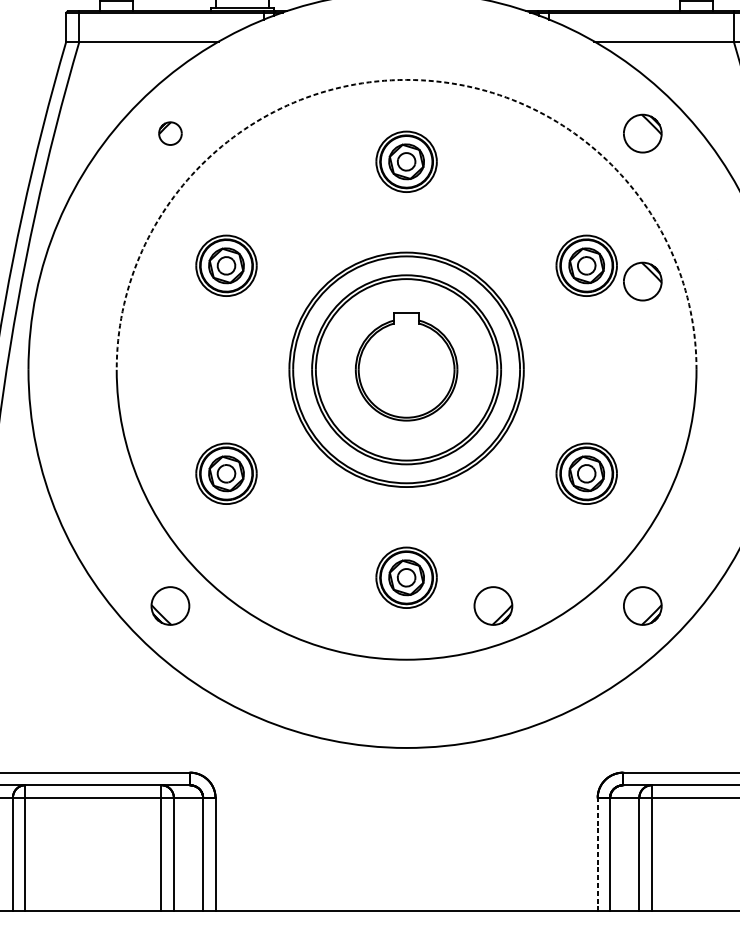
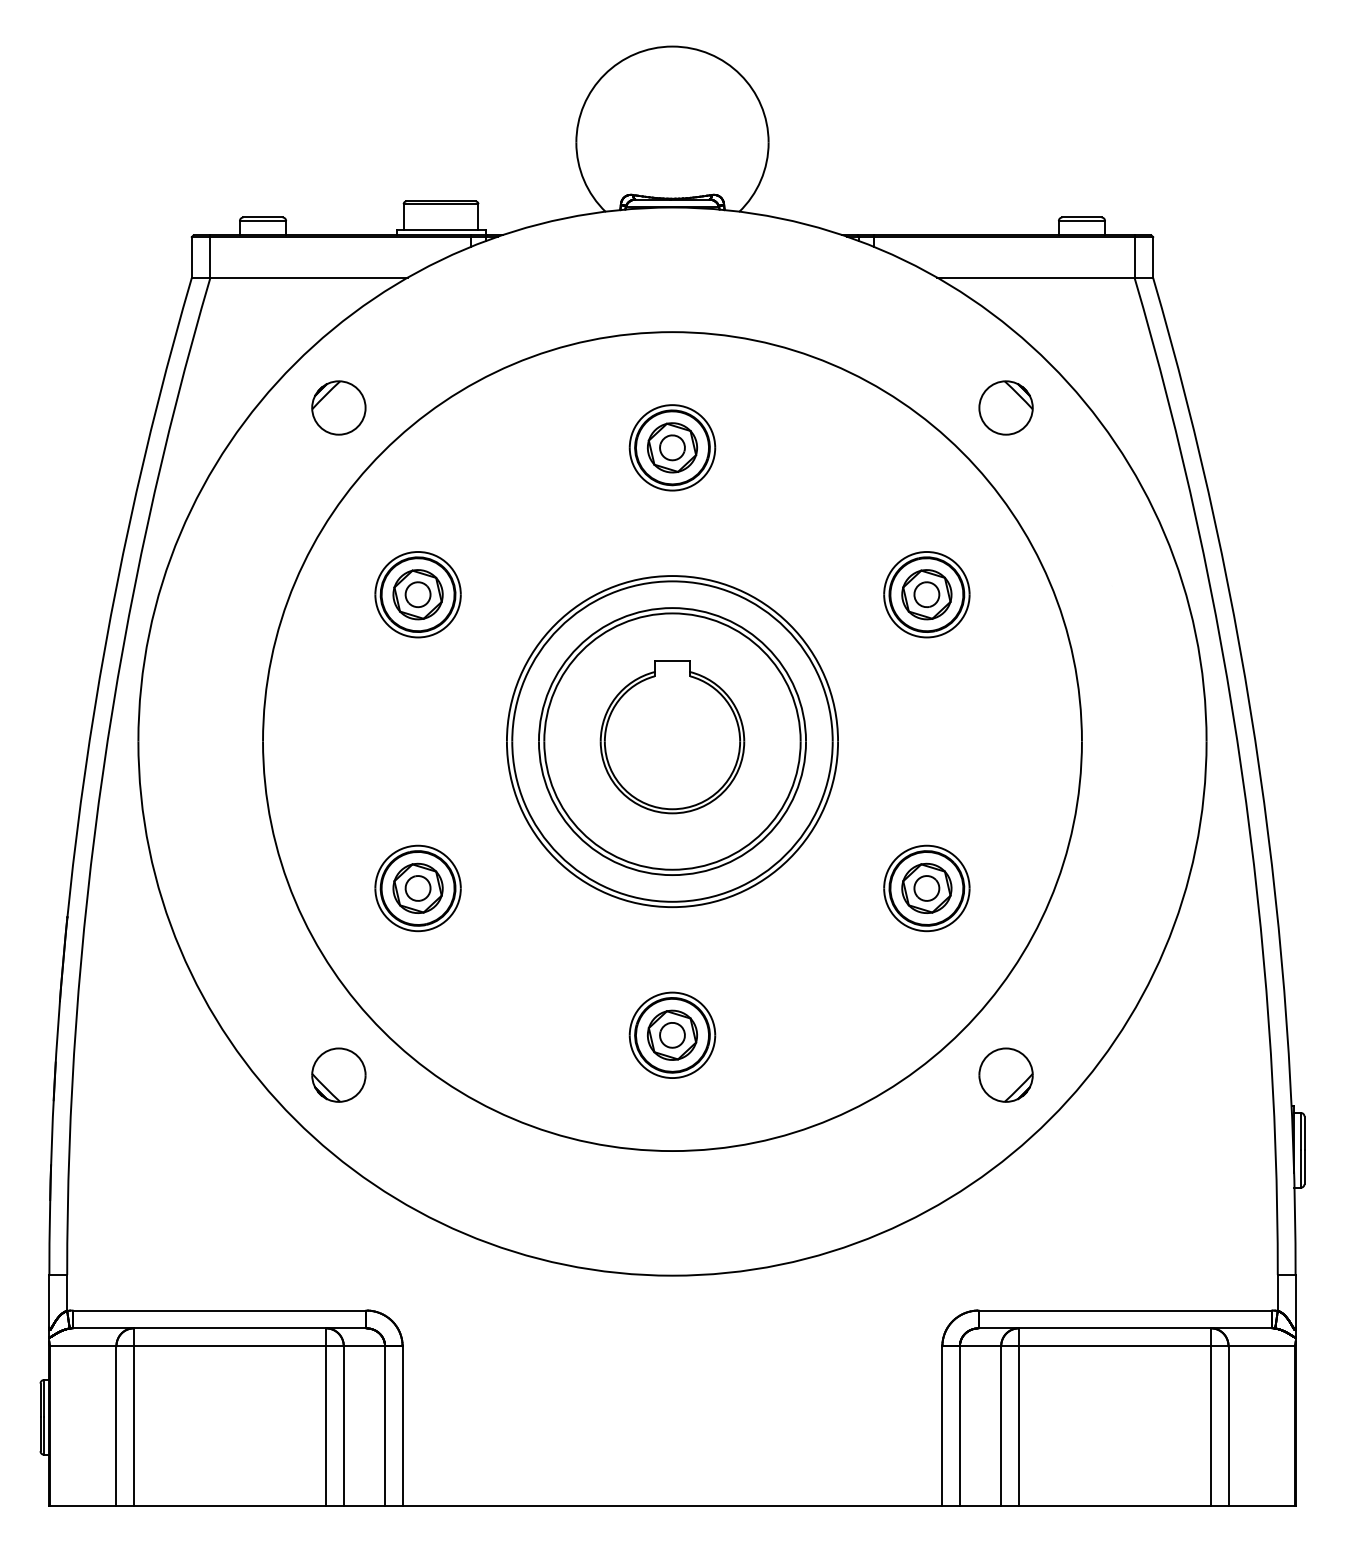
arc: (406, 80) -> (672, 332), dashed -> solid
part: (170, 133) -> (338, 407), size x1.67
part: (642, 281) -> (1005, 616), removed
part: (493, 605) -> (794, 1074), removed
line: (597, 854) -> (942, 1425), dashed -> solid

